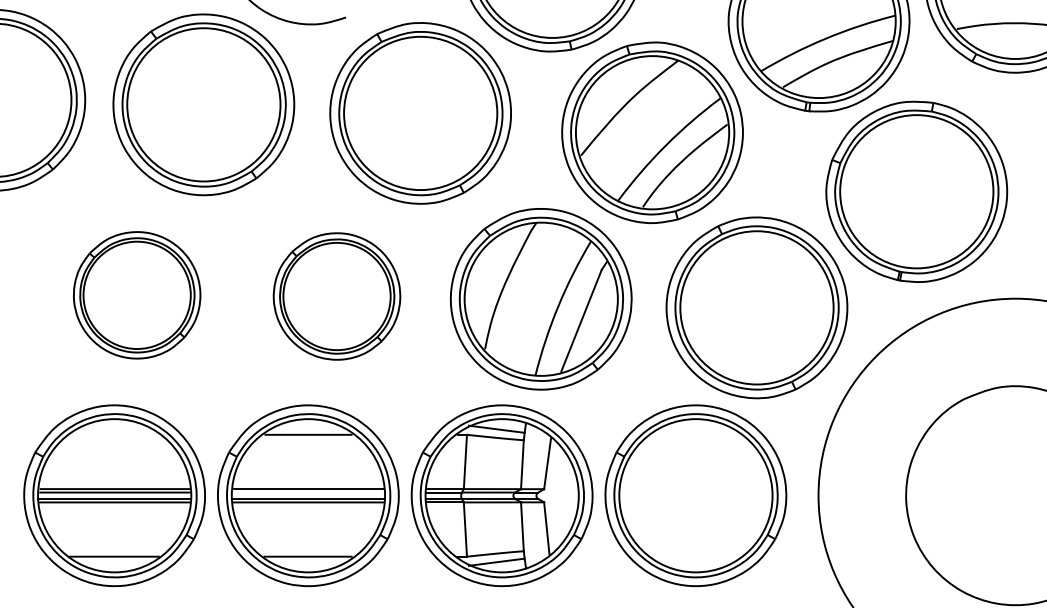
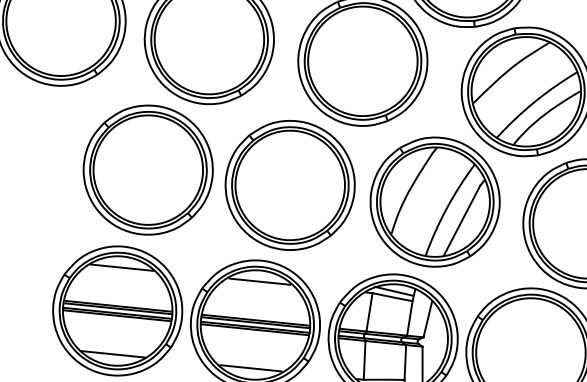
part: (136, 295) -> (147, 170), size x1.43
part: (336, 296) -> (289, 185), size x1.43
line: (114, 434) -> (122, 267), added
line: (308, 492) -> (255, 322), added

